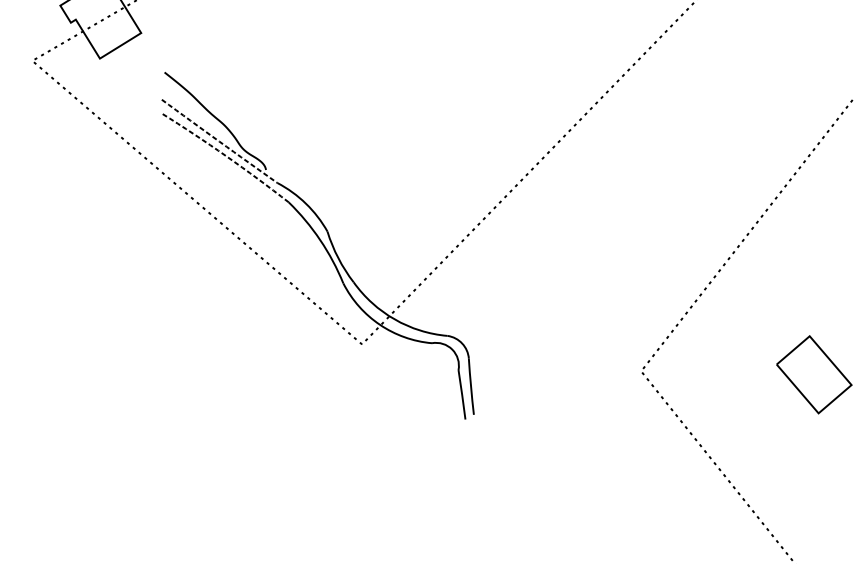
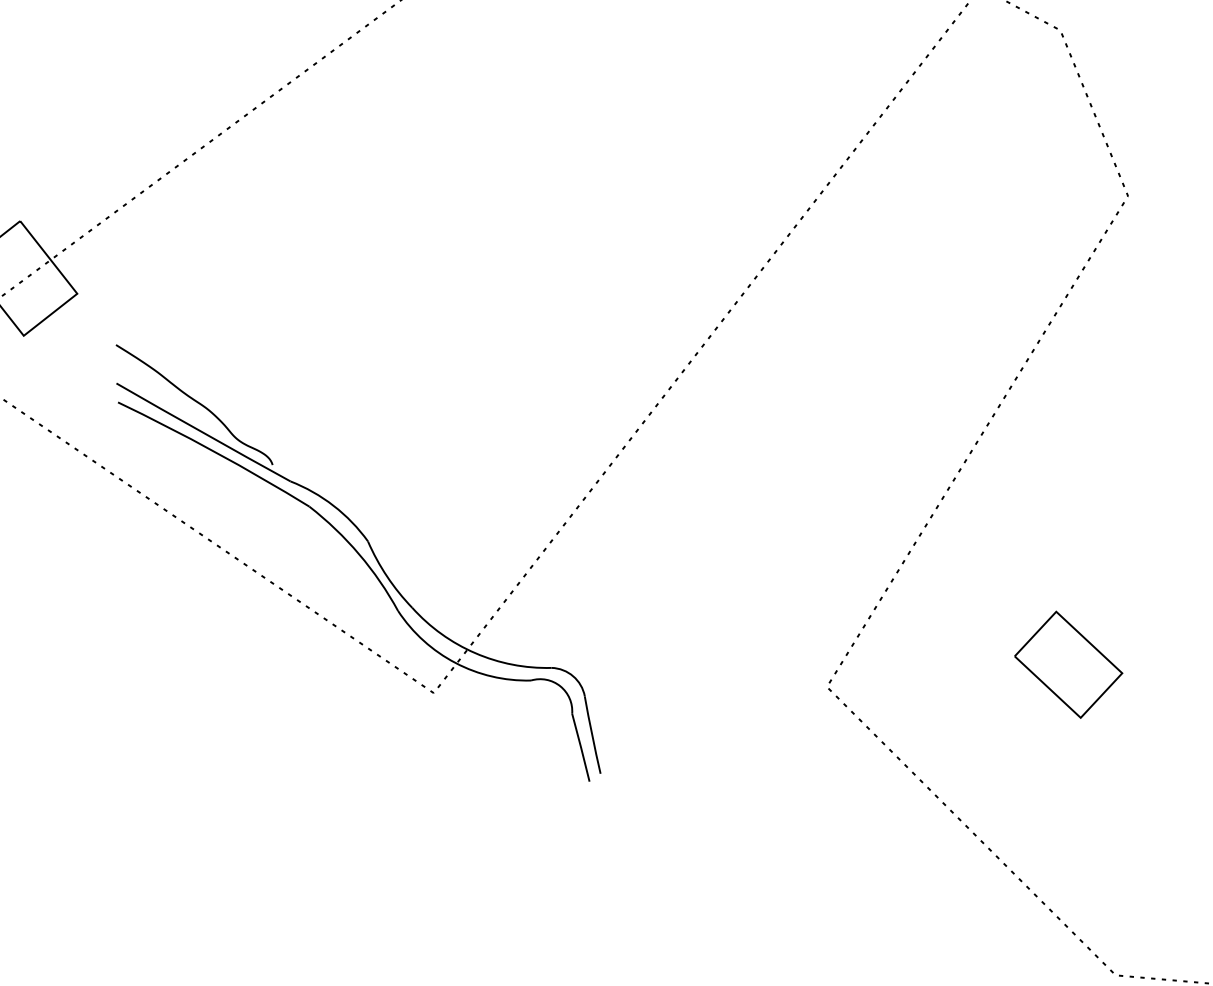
arc: (219, 141) -> (203, 432), dashed -> solid
arc: (226, 156) -> (215, 452), dashed -> solid

